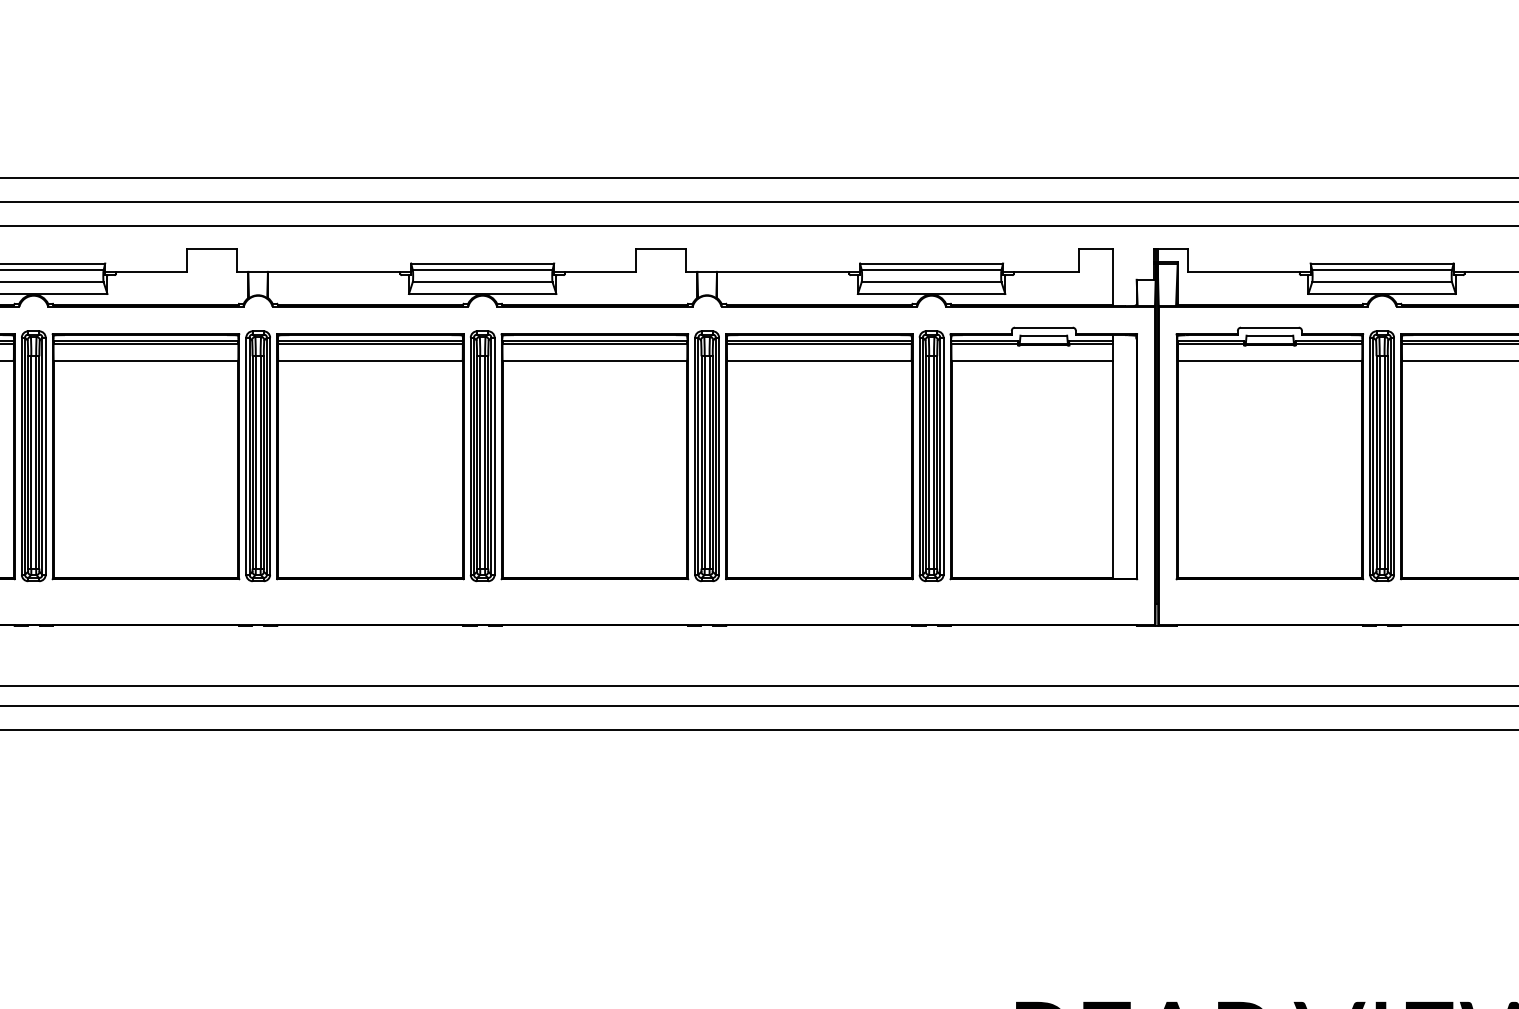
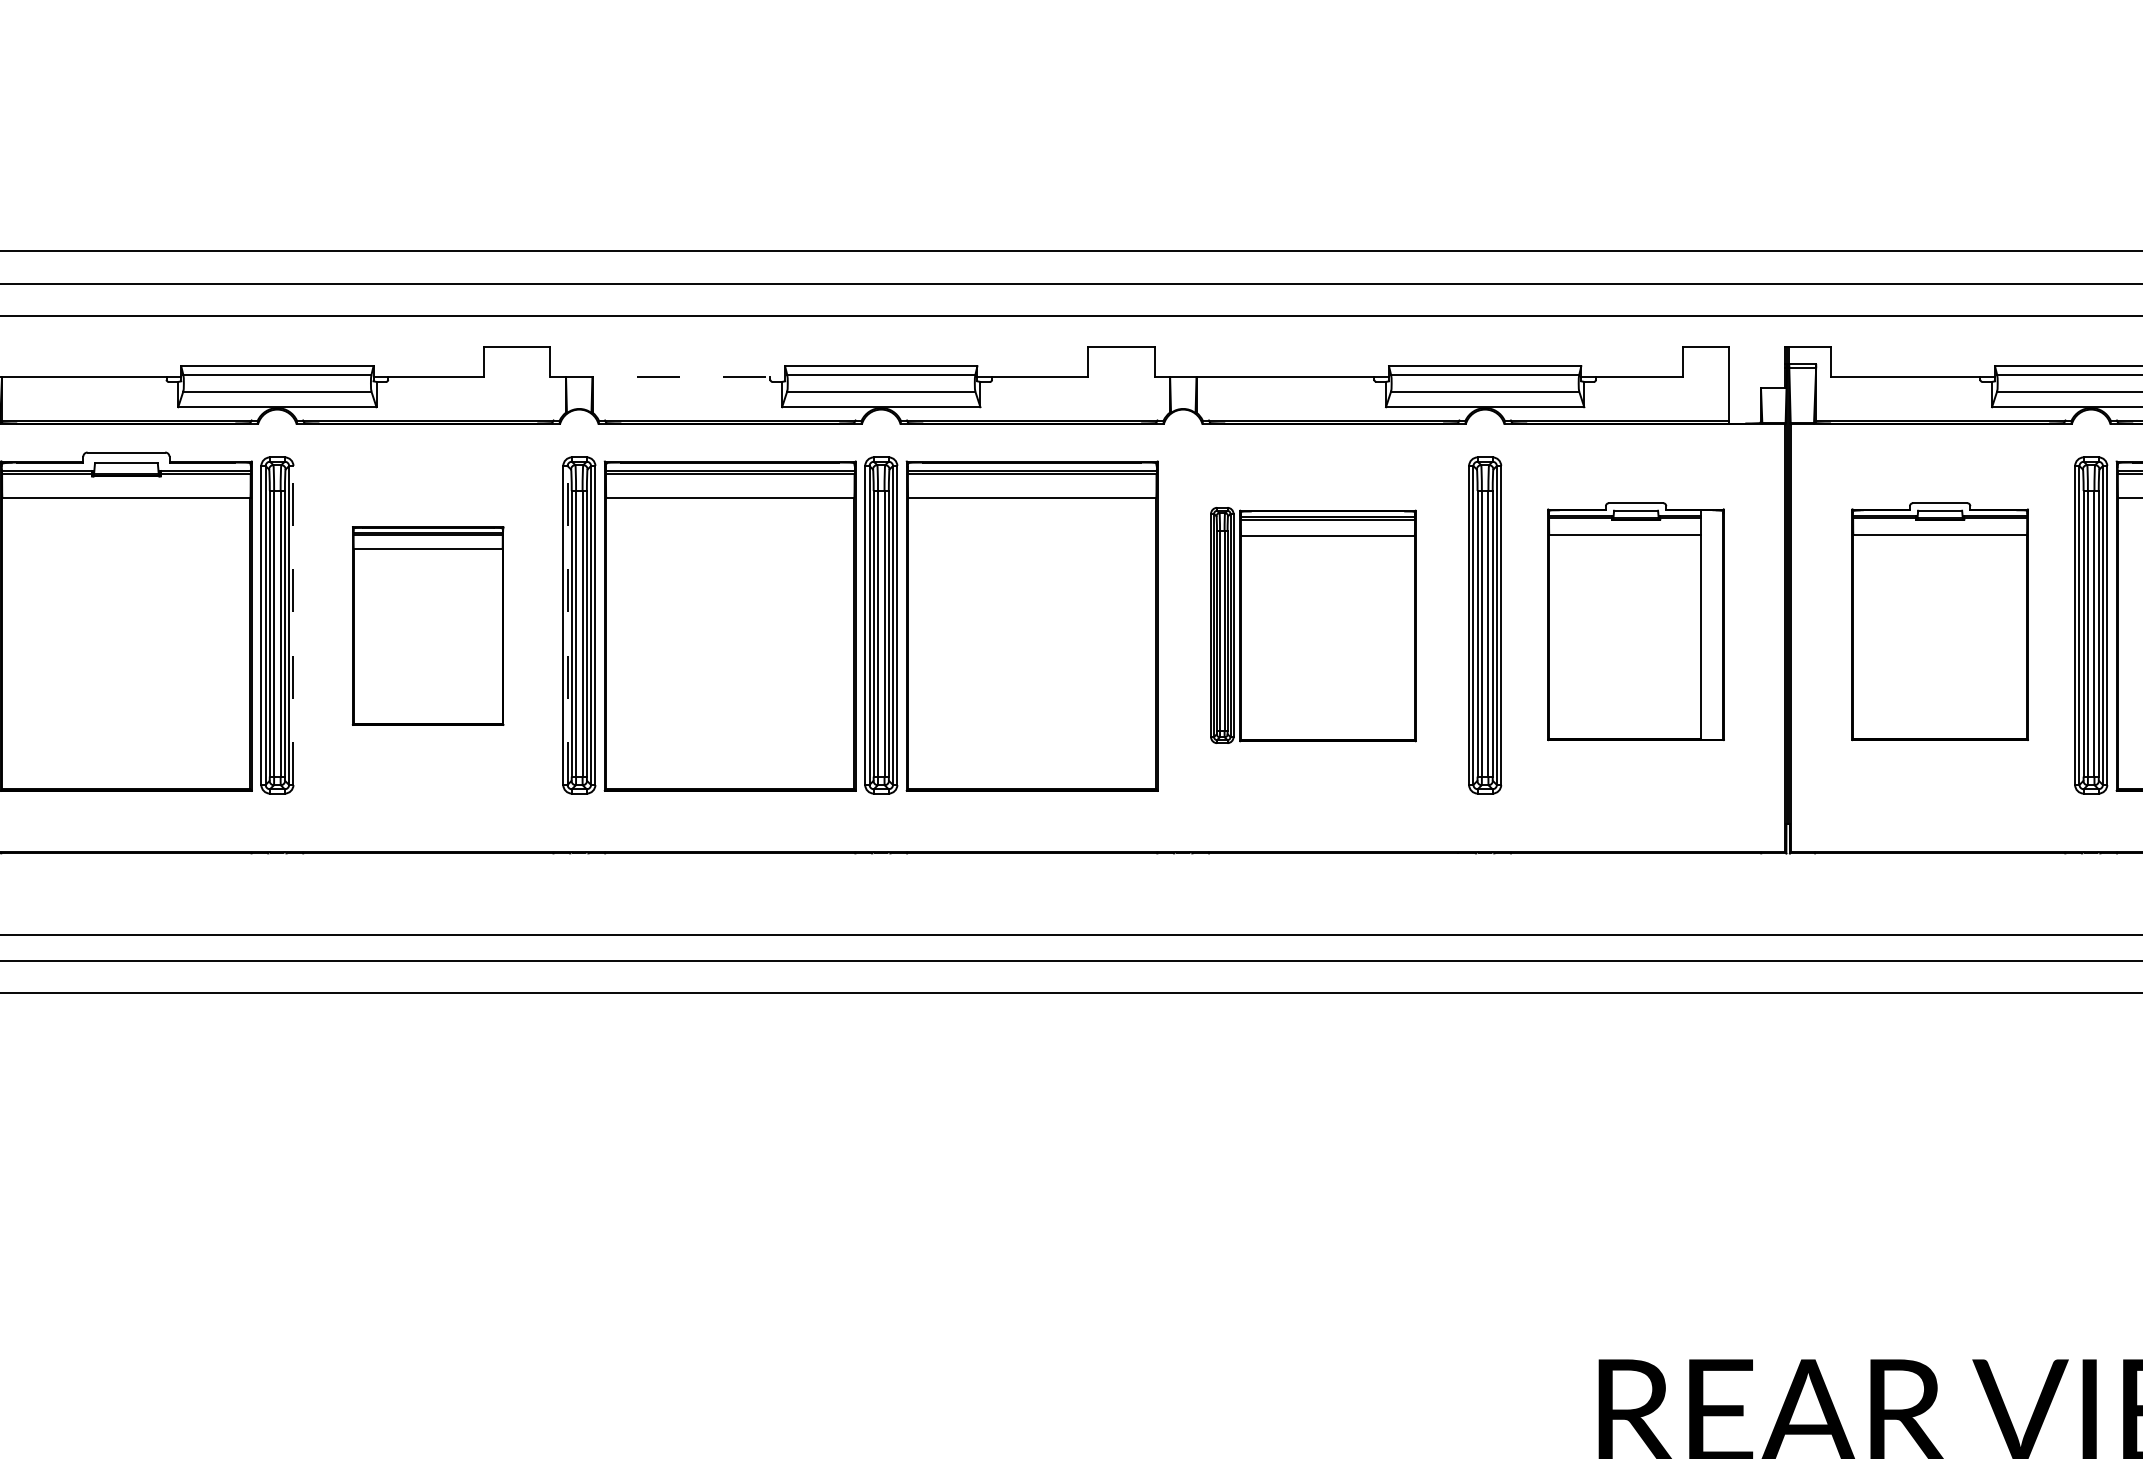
line: (324, 271) -> (668, 377), solid -> dashed
part: (1043, 453) -> (1635, 621), size x0.7
part: (1269, 453) -> (1939, 621), size x0.7
line: (45, 456) -> (293, 625), solid -> dashed
part: (145, 456) -> (427, 625), size x0.6
line: (249, 456) -> (567, 625), solid -> dashed
part: (803, 456) -> (1313, 625), size x0.7

